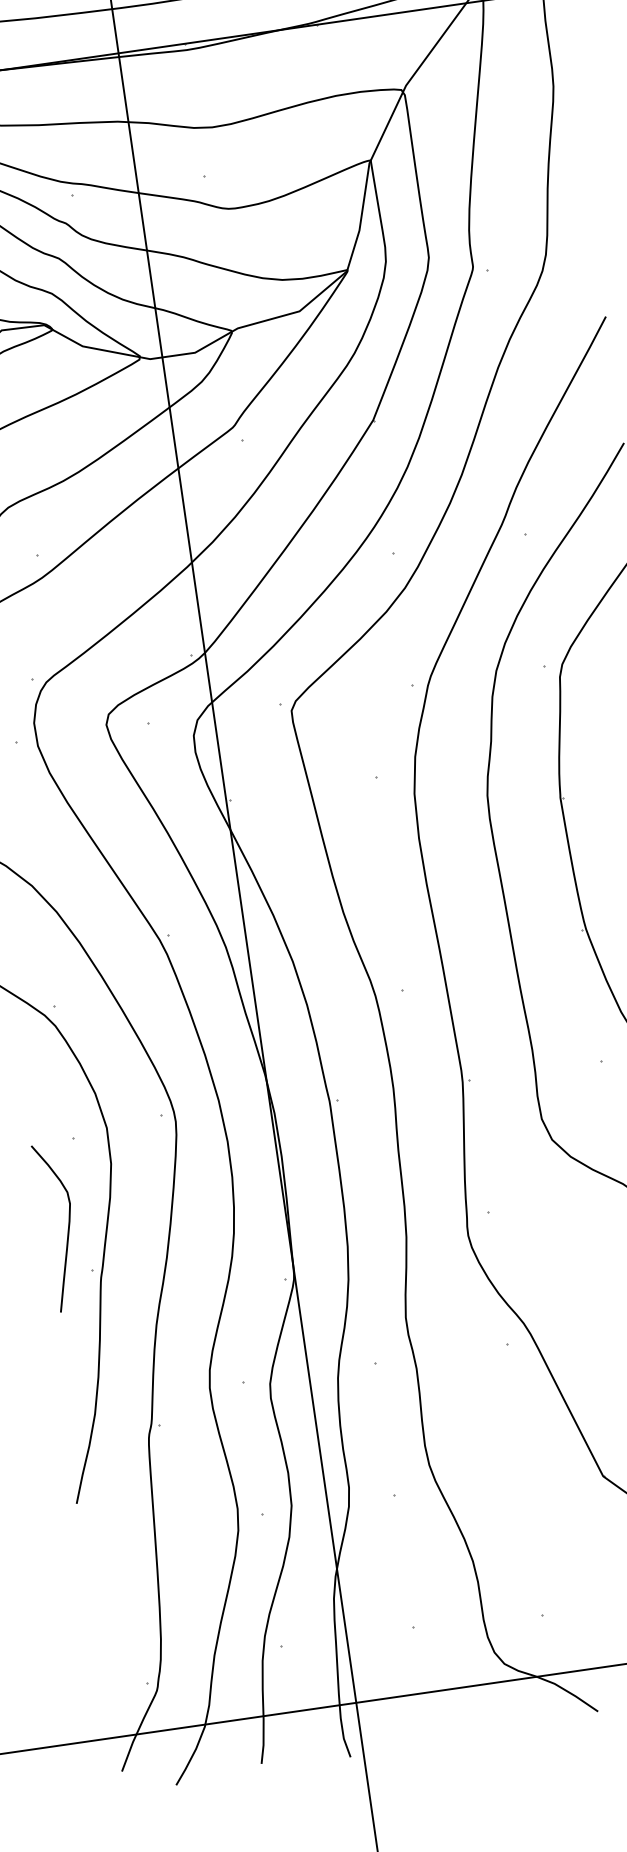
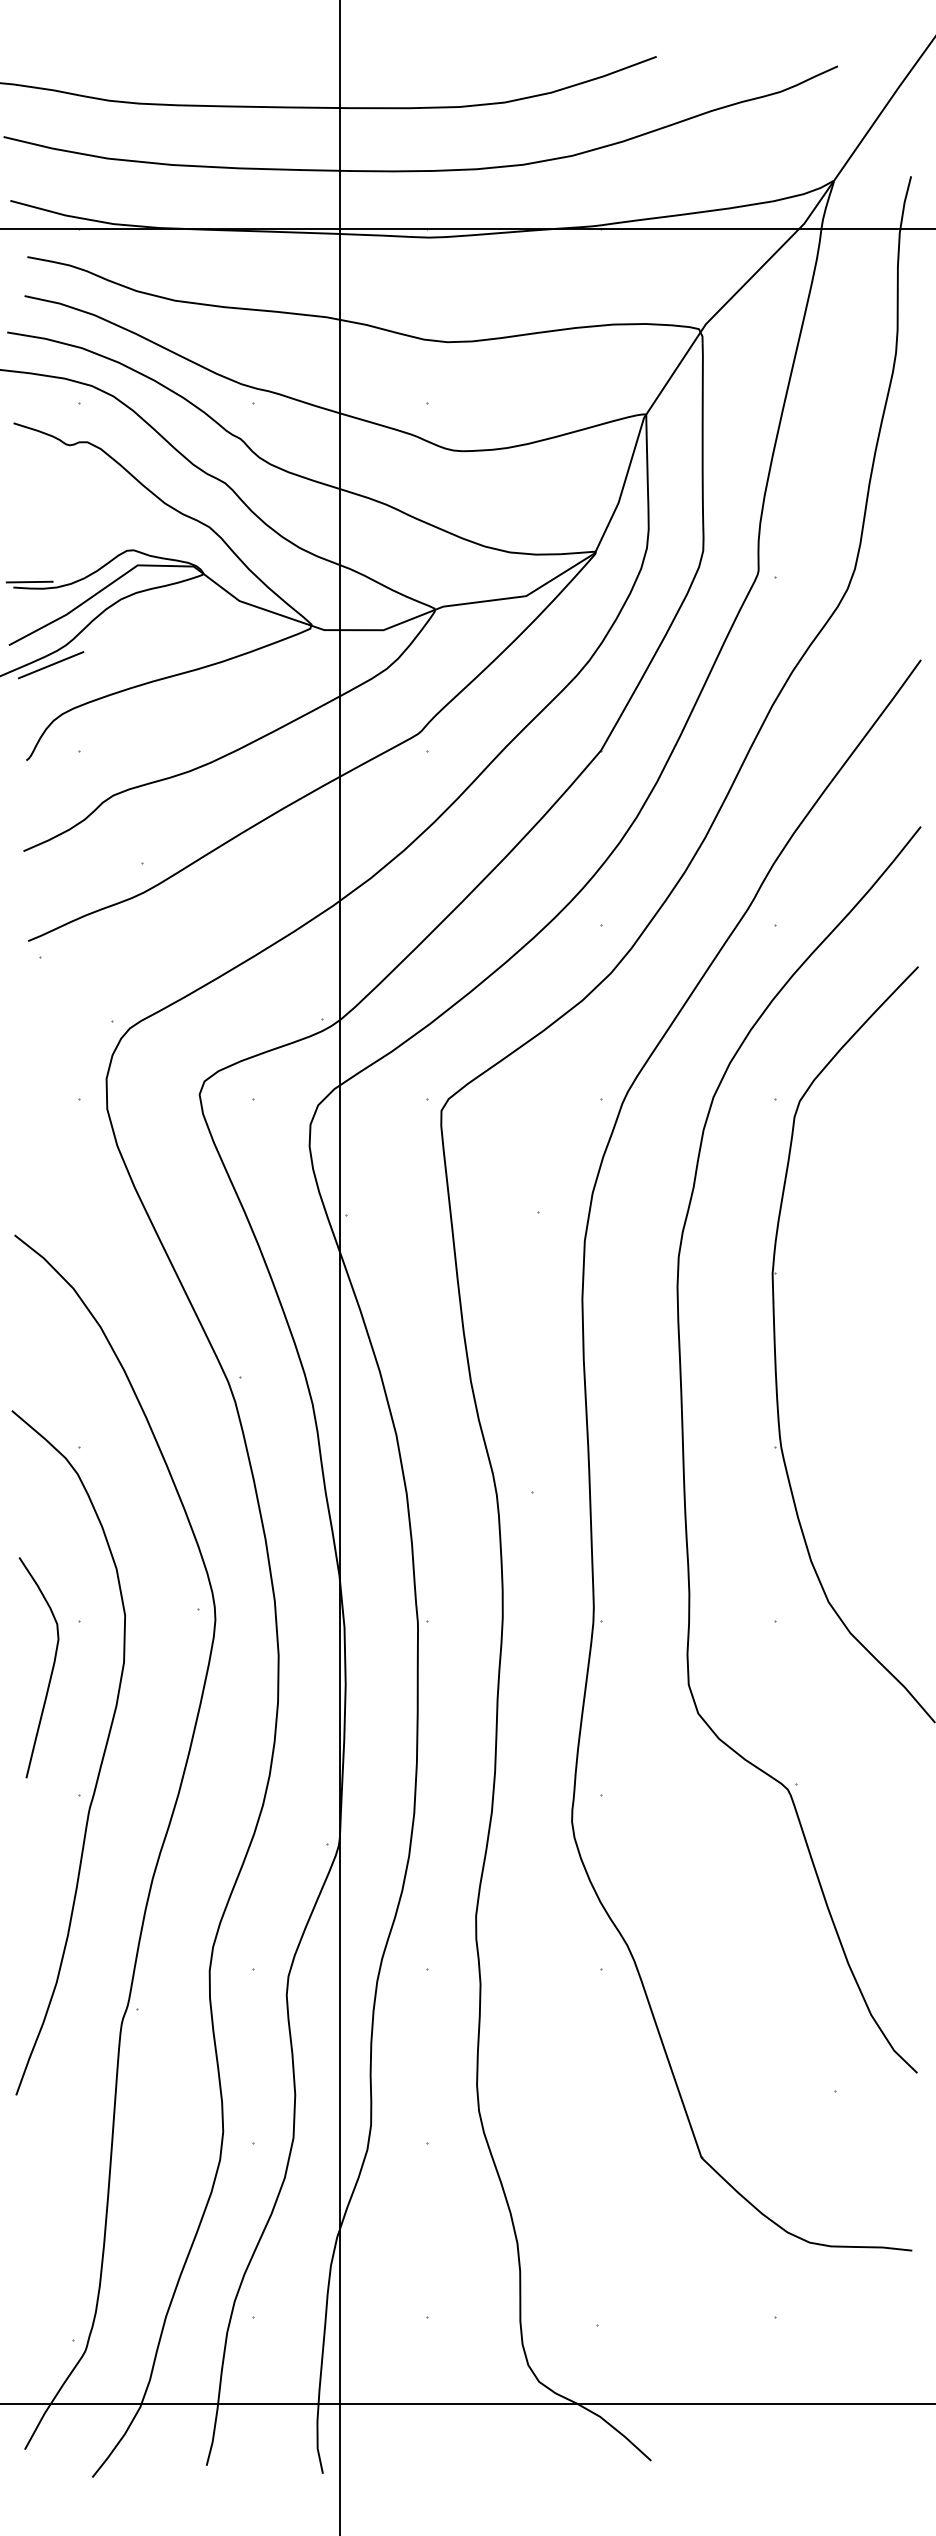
curve: (68, 1227) -> (51, 1669), moved

